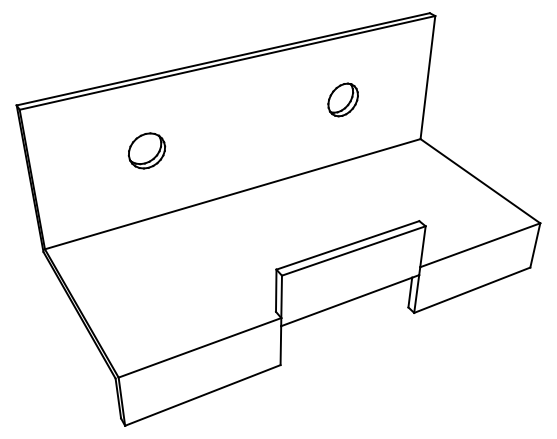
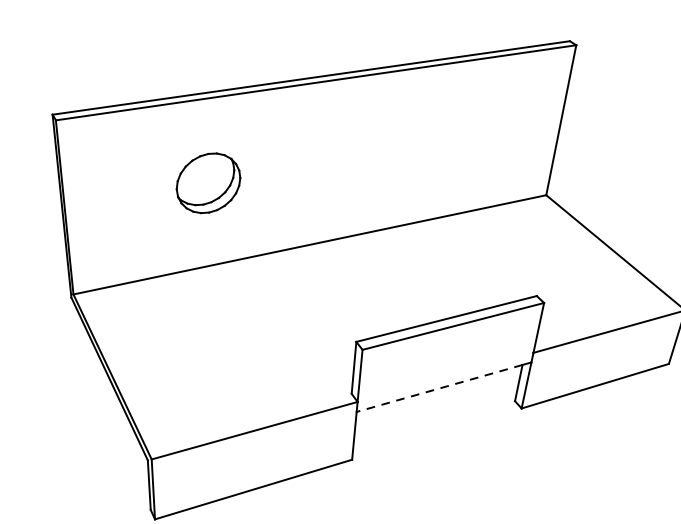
part: (342, 99) -> (454, 138), removed
part: (146, 150) -> (207, 182), size x1.4
line: (346, 301) -> (439, 387), solid -> dashed

